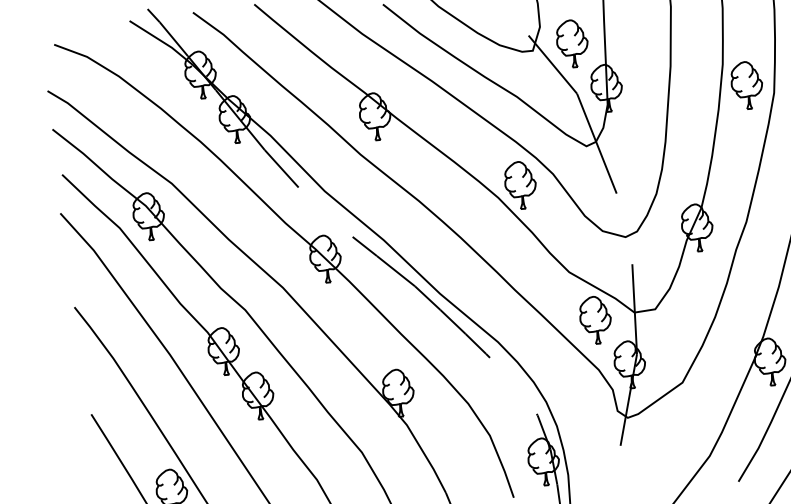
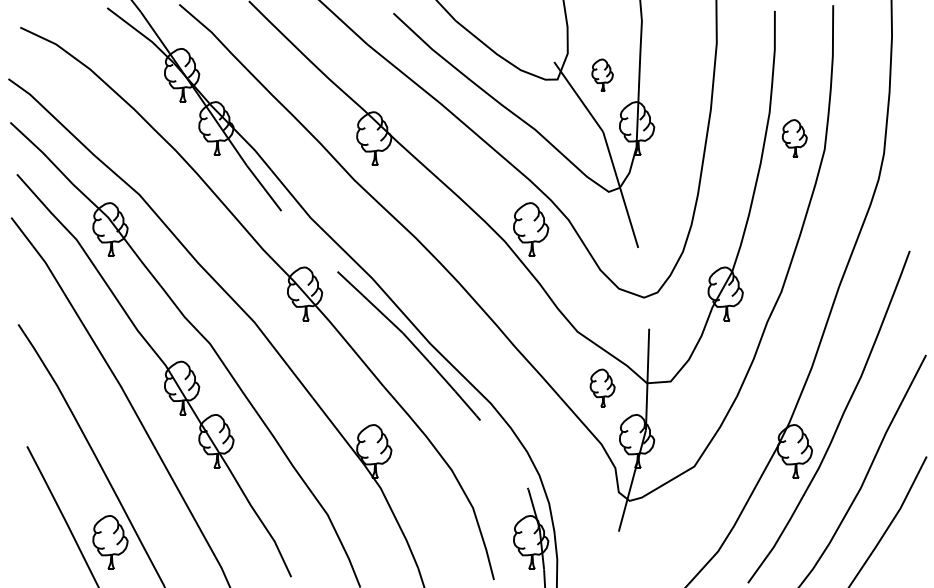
part: (572, 43) -> (602, 75), size x0.6
part: (746, 85) -> (794, 138), size x0.7
part: (595, 319) -> (602, 387), size x0.7

